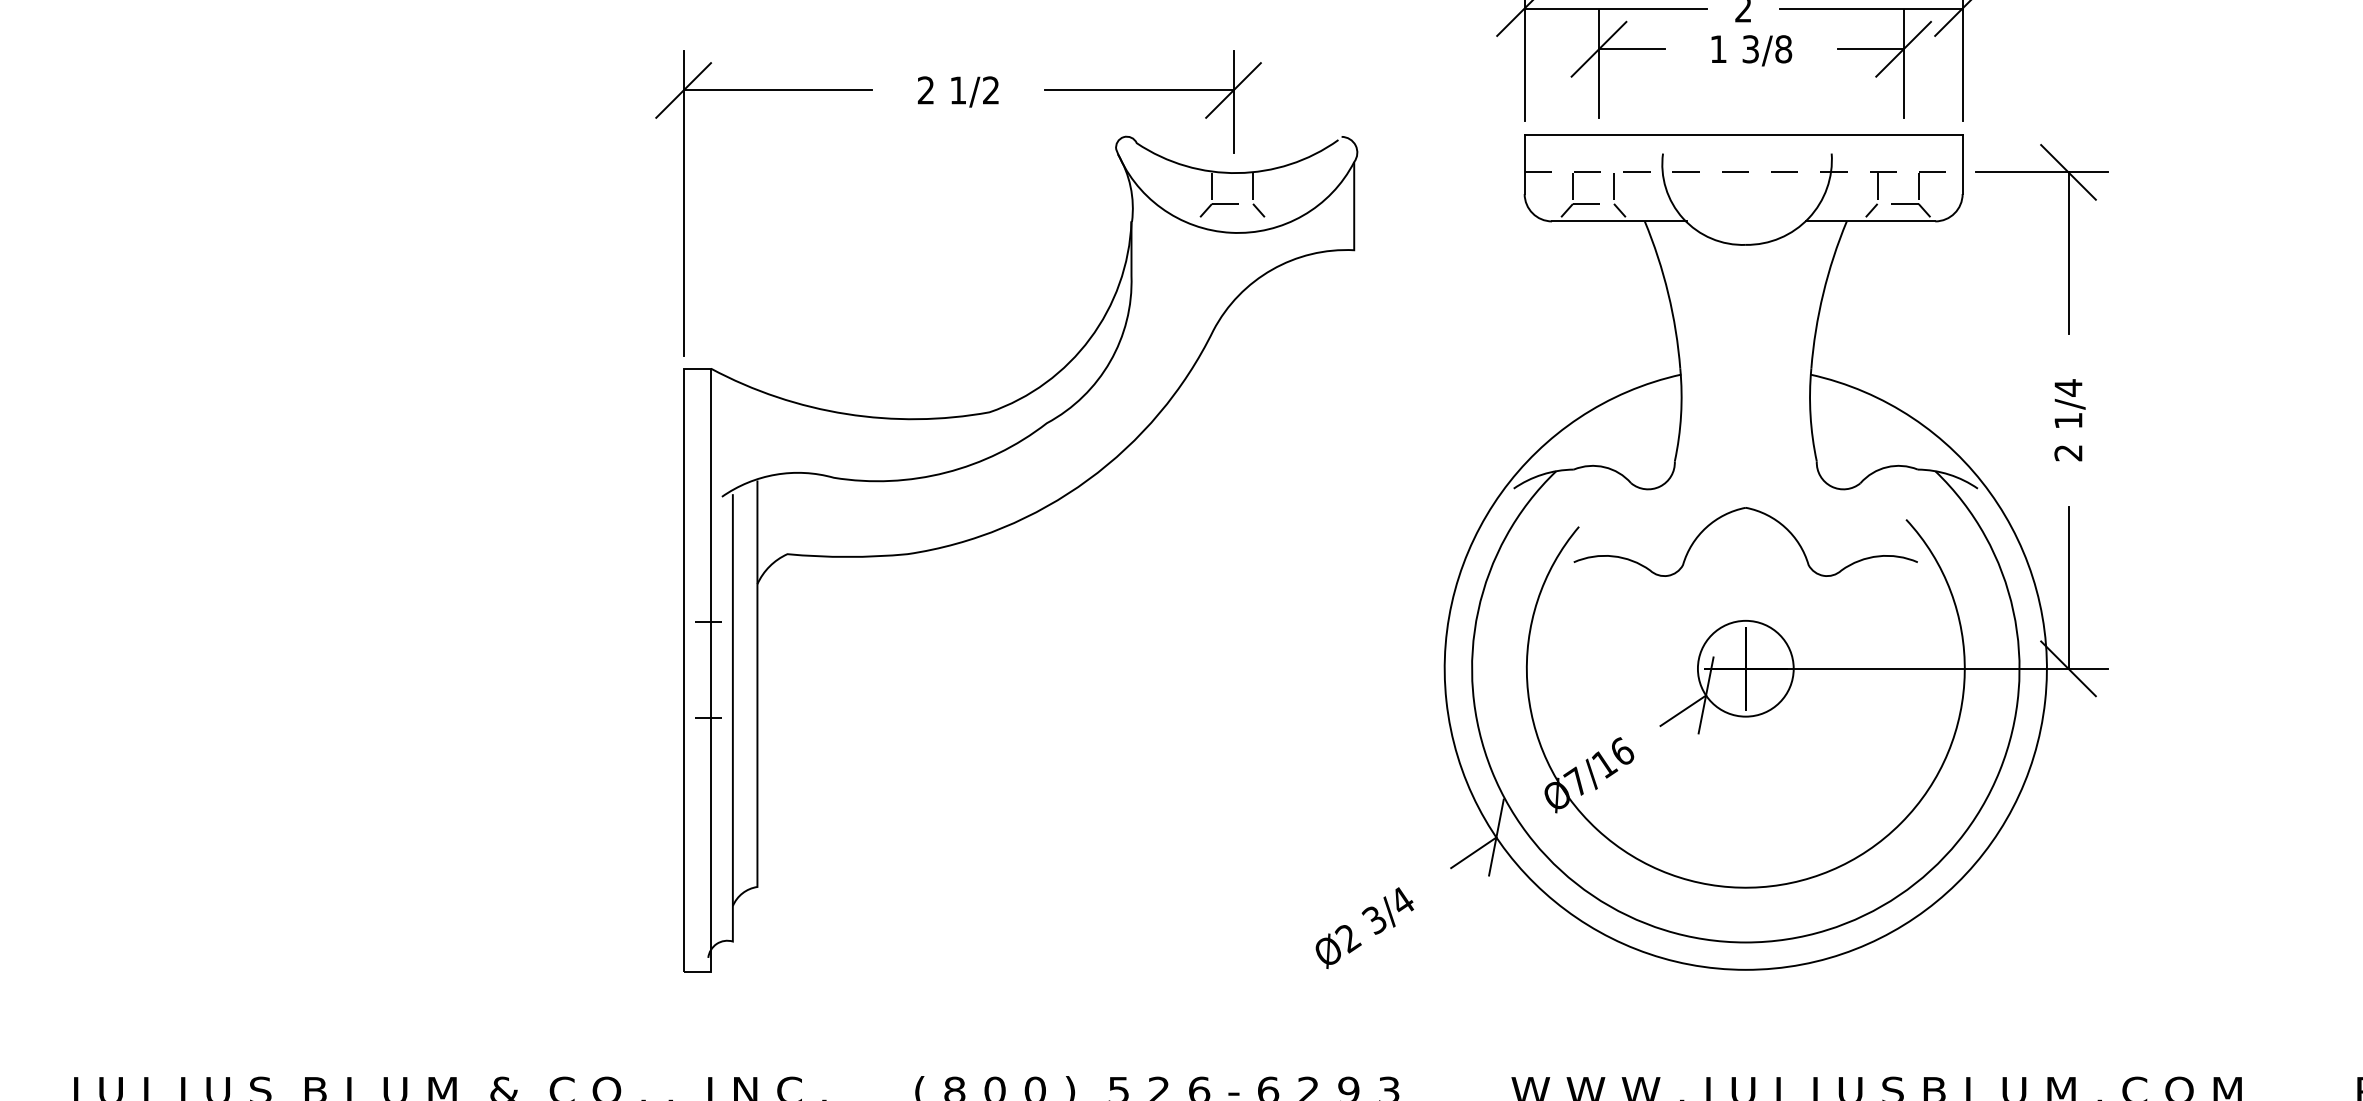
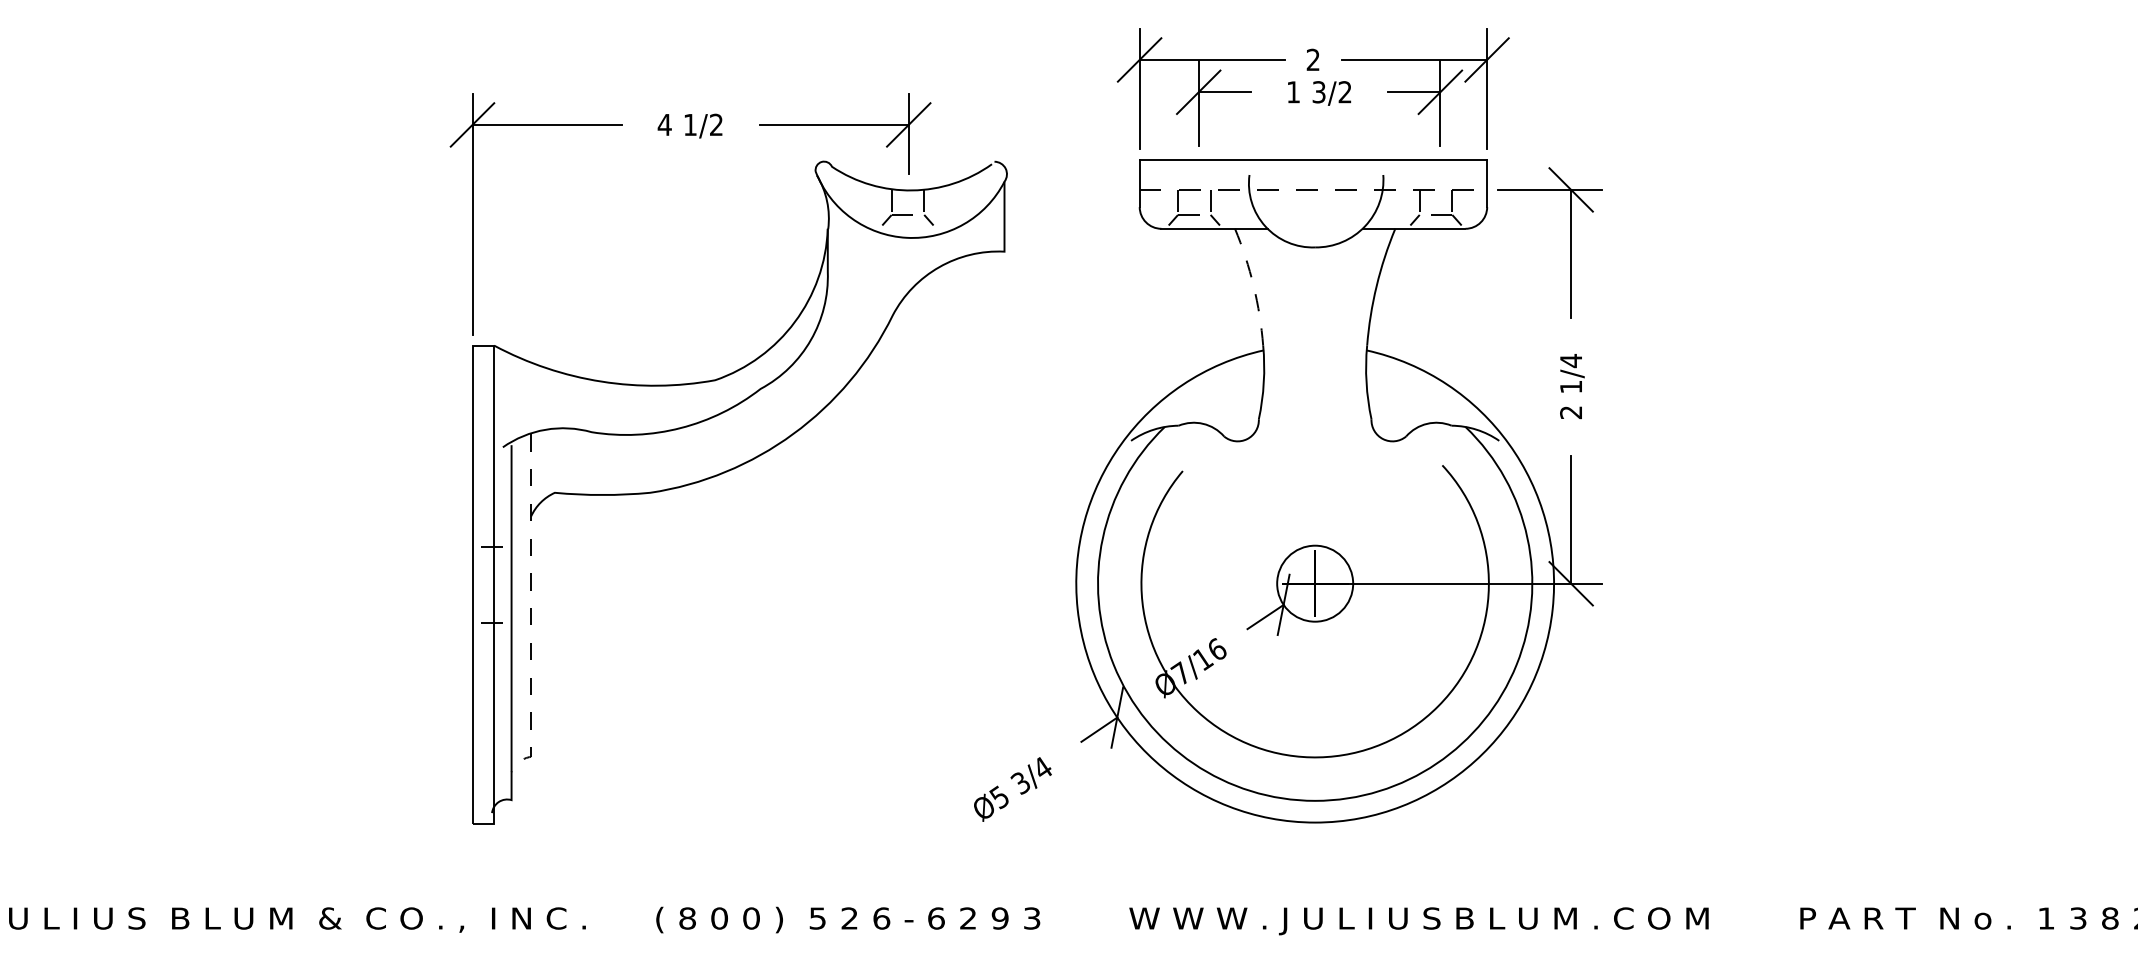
text: (1782, 49) -> (1344, 92), 3/8 -> 3/2
text: (925, 89) -> (664, 124), 2 -> 4
arc: (1668, 294) -> (1253, 286), solid -> dashed
part: (1734, 512) -> (1306, 459), removed
line: (757, 710) -> (531, 616), solid -> dashed
text: (1347, 938) -> (999, 797), Ø2 -> Ø5

